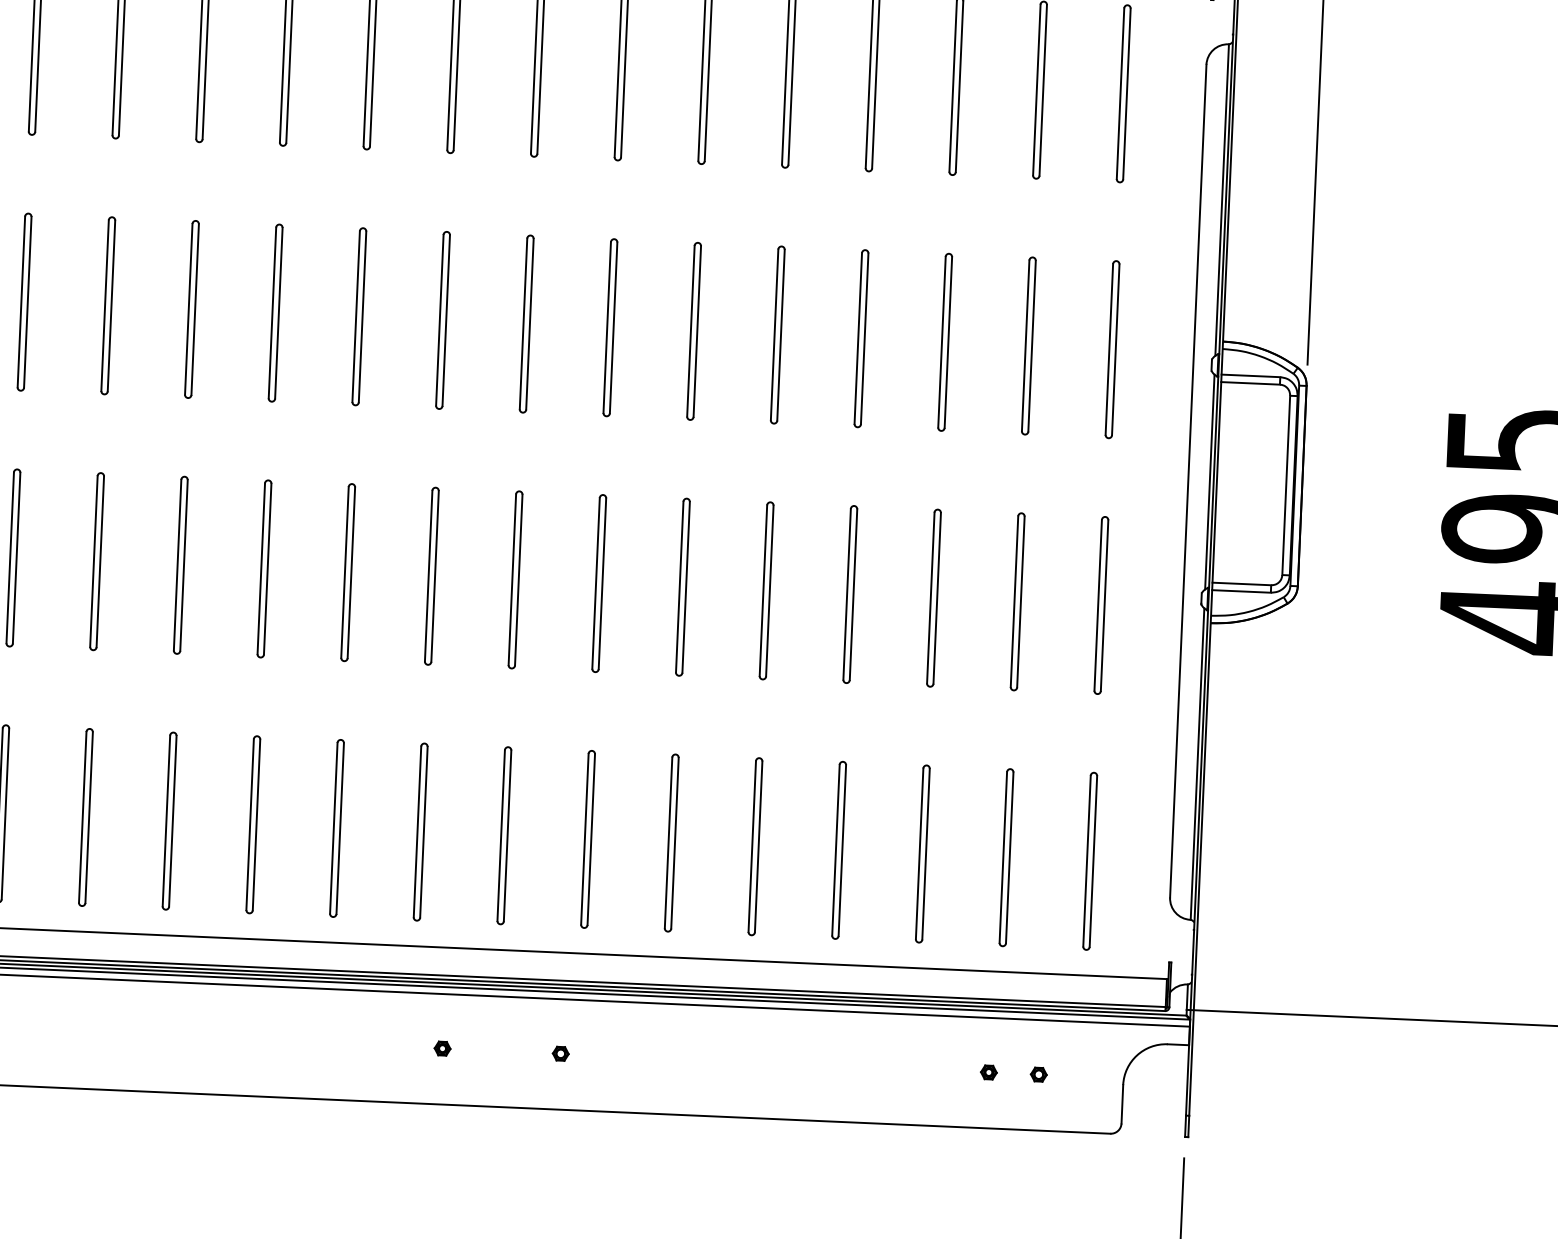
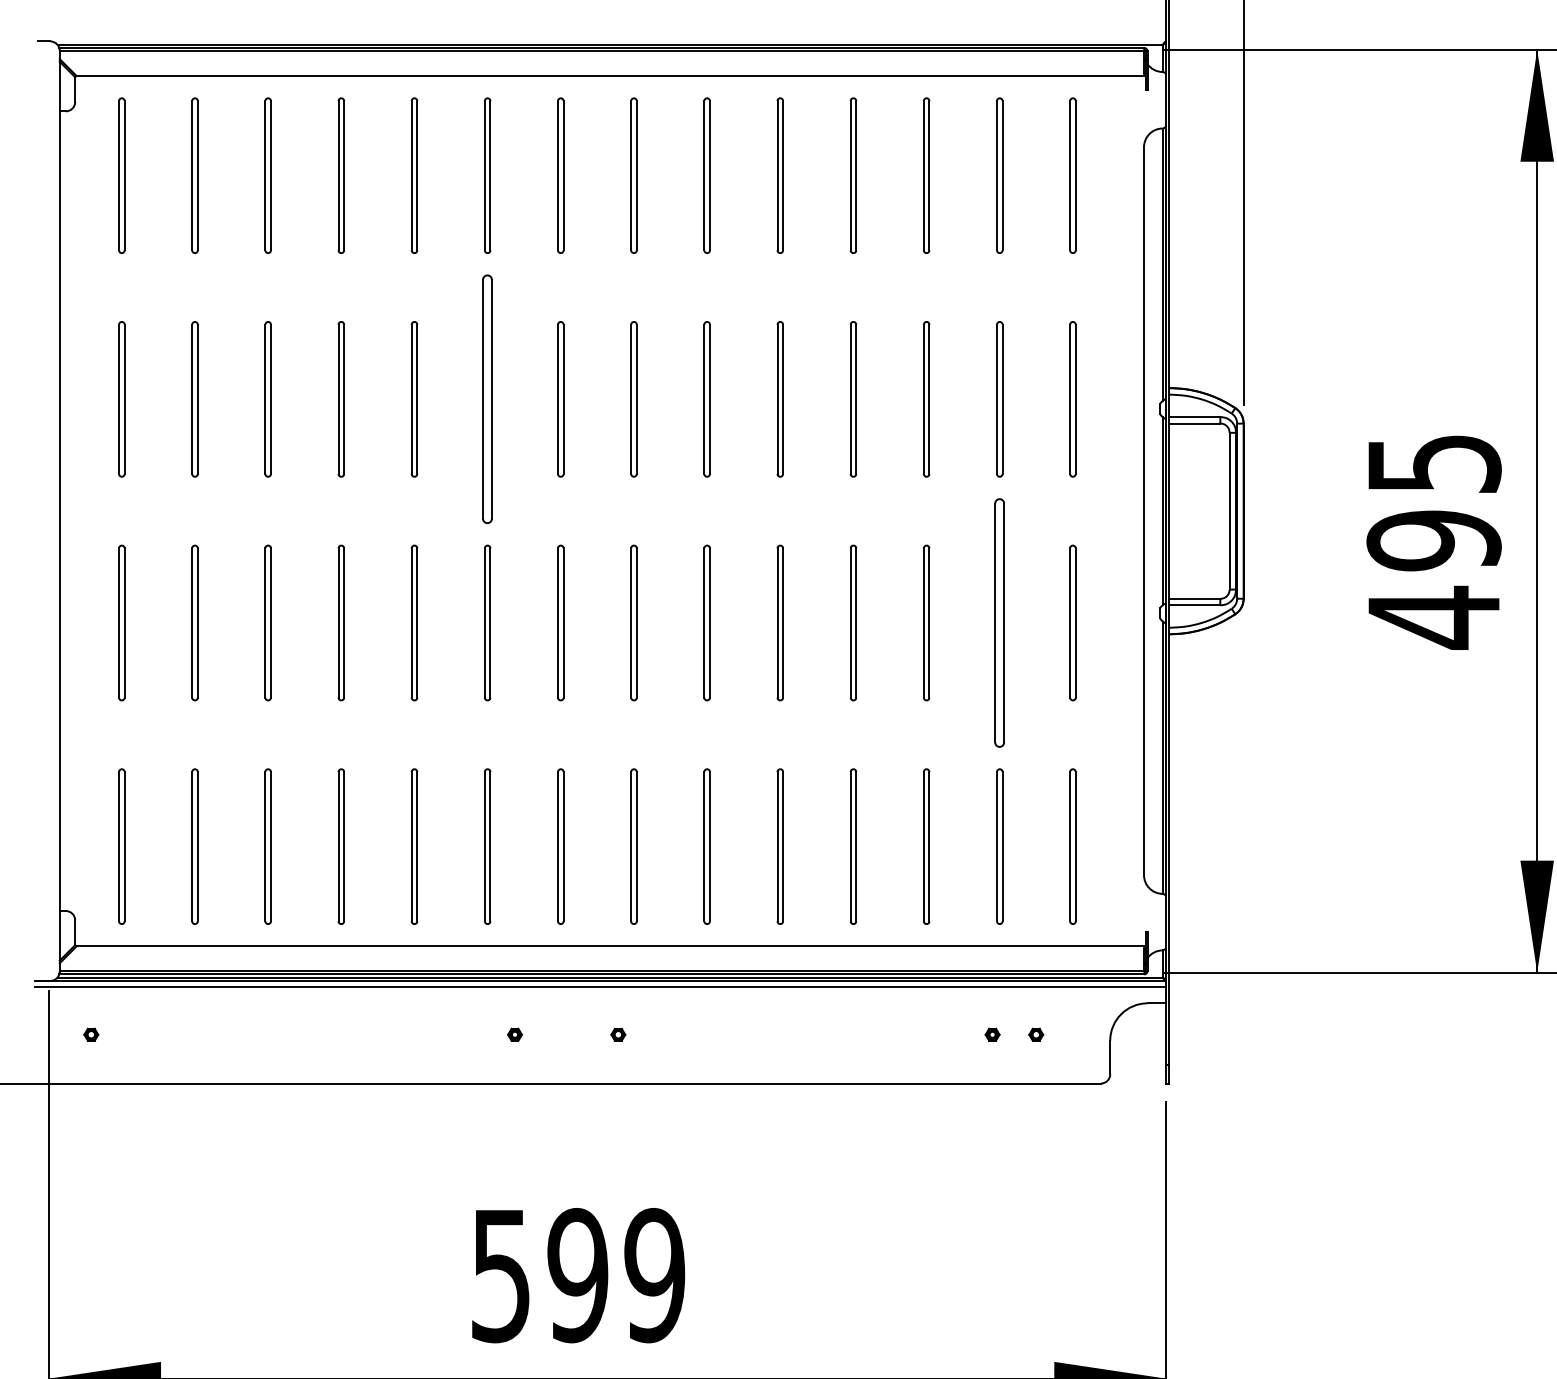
part: (442, 320) -> (487, 399), size x1.6
part: (1017, 601) -> (999, 622), size x1.6

